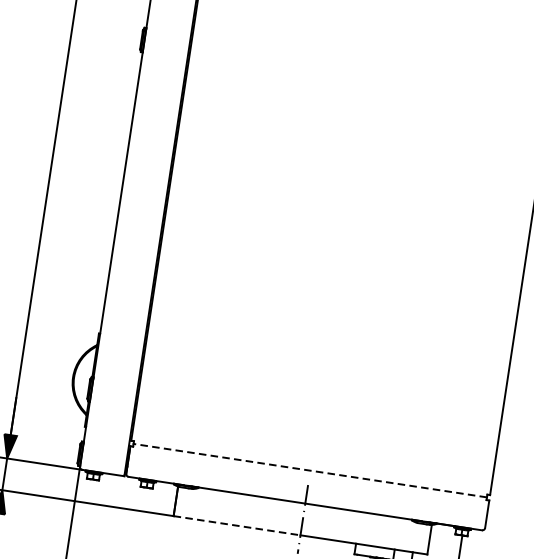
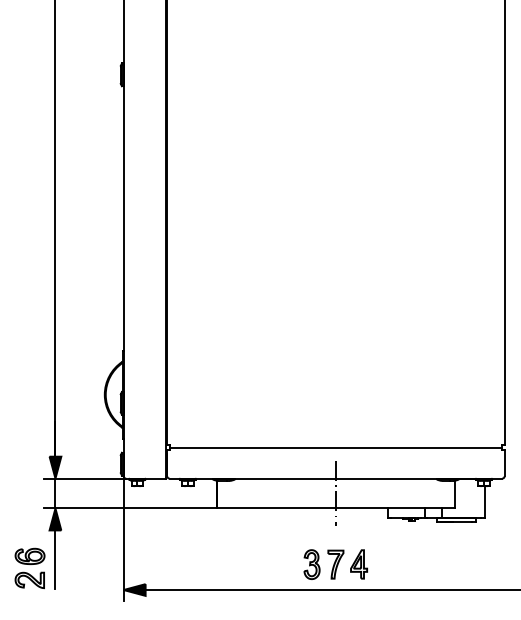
line: (309, 470) -> (335, 447), dashed -> solid
line: (237, 525) -> (276, 508), dashed -> solid

